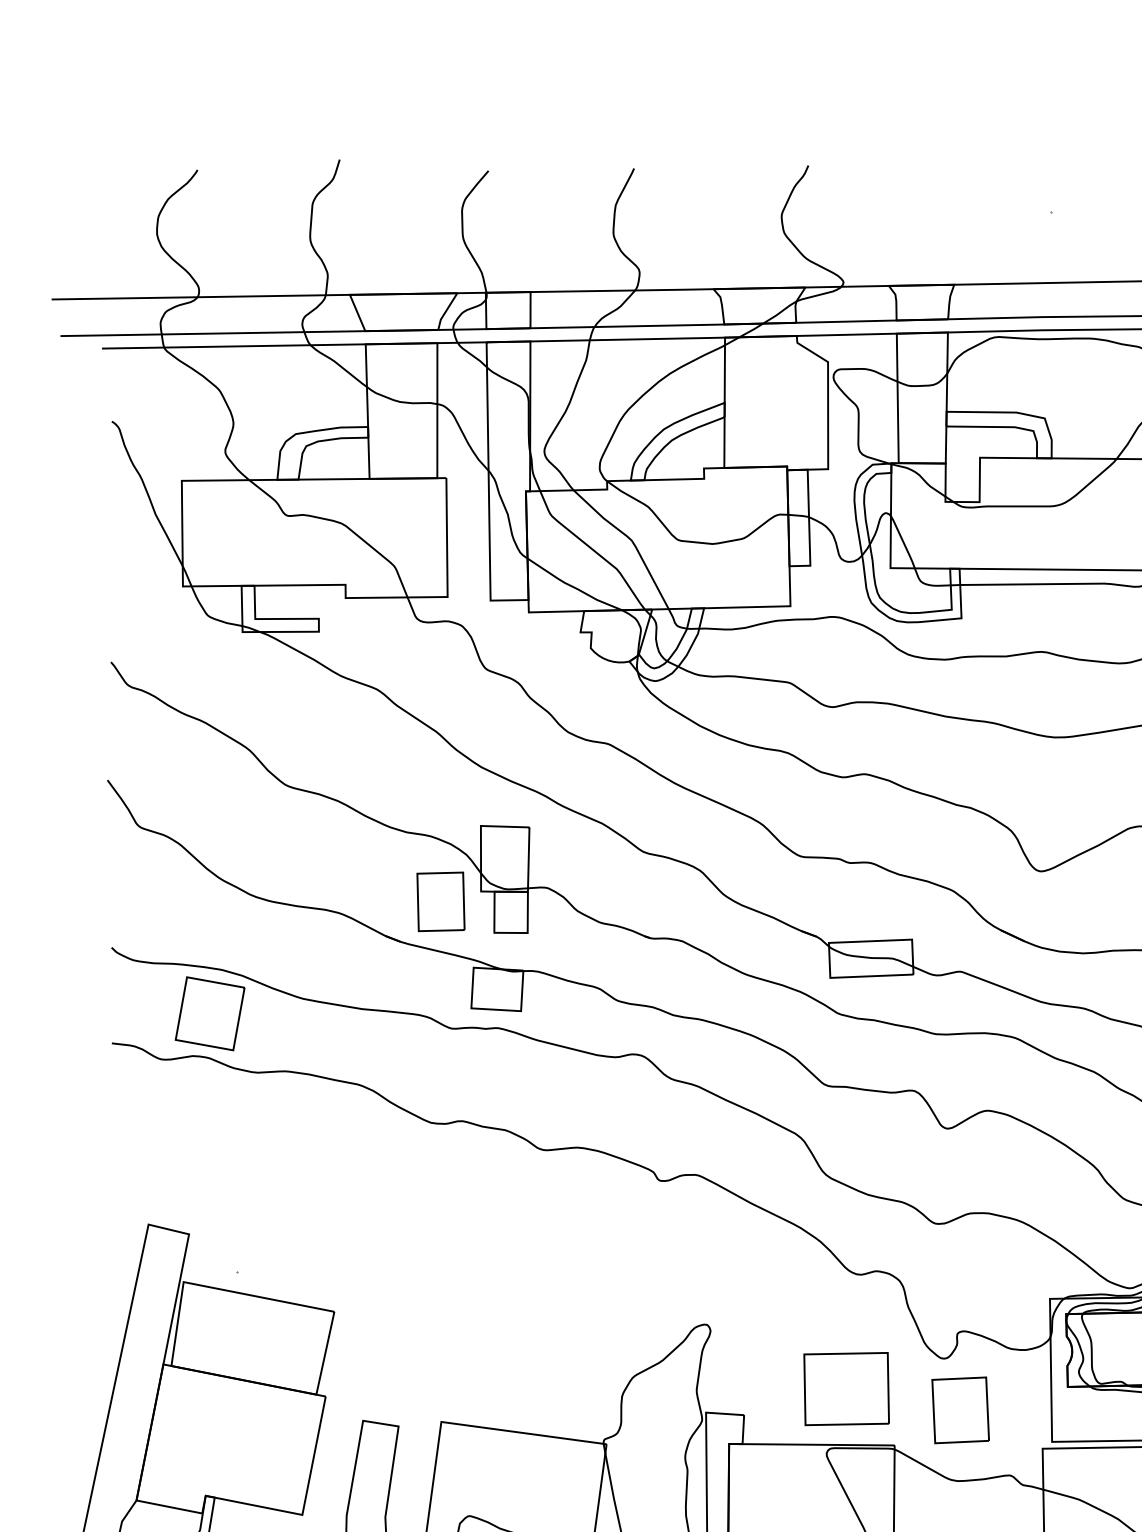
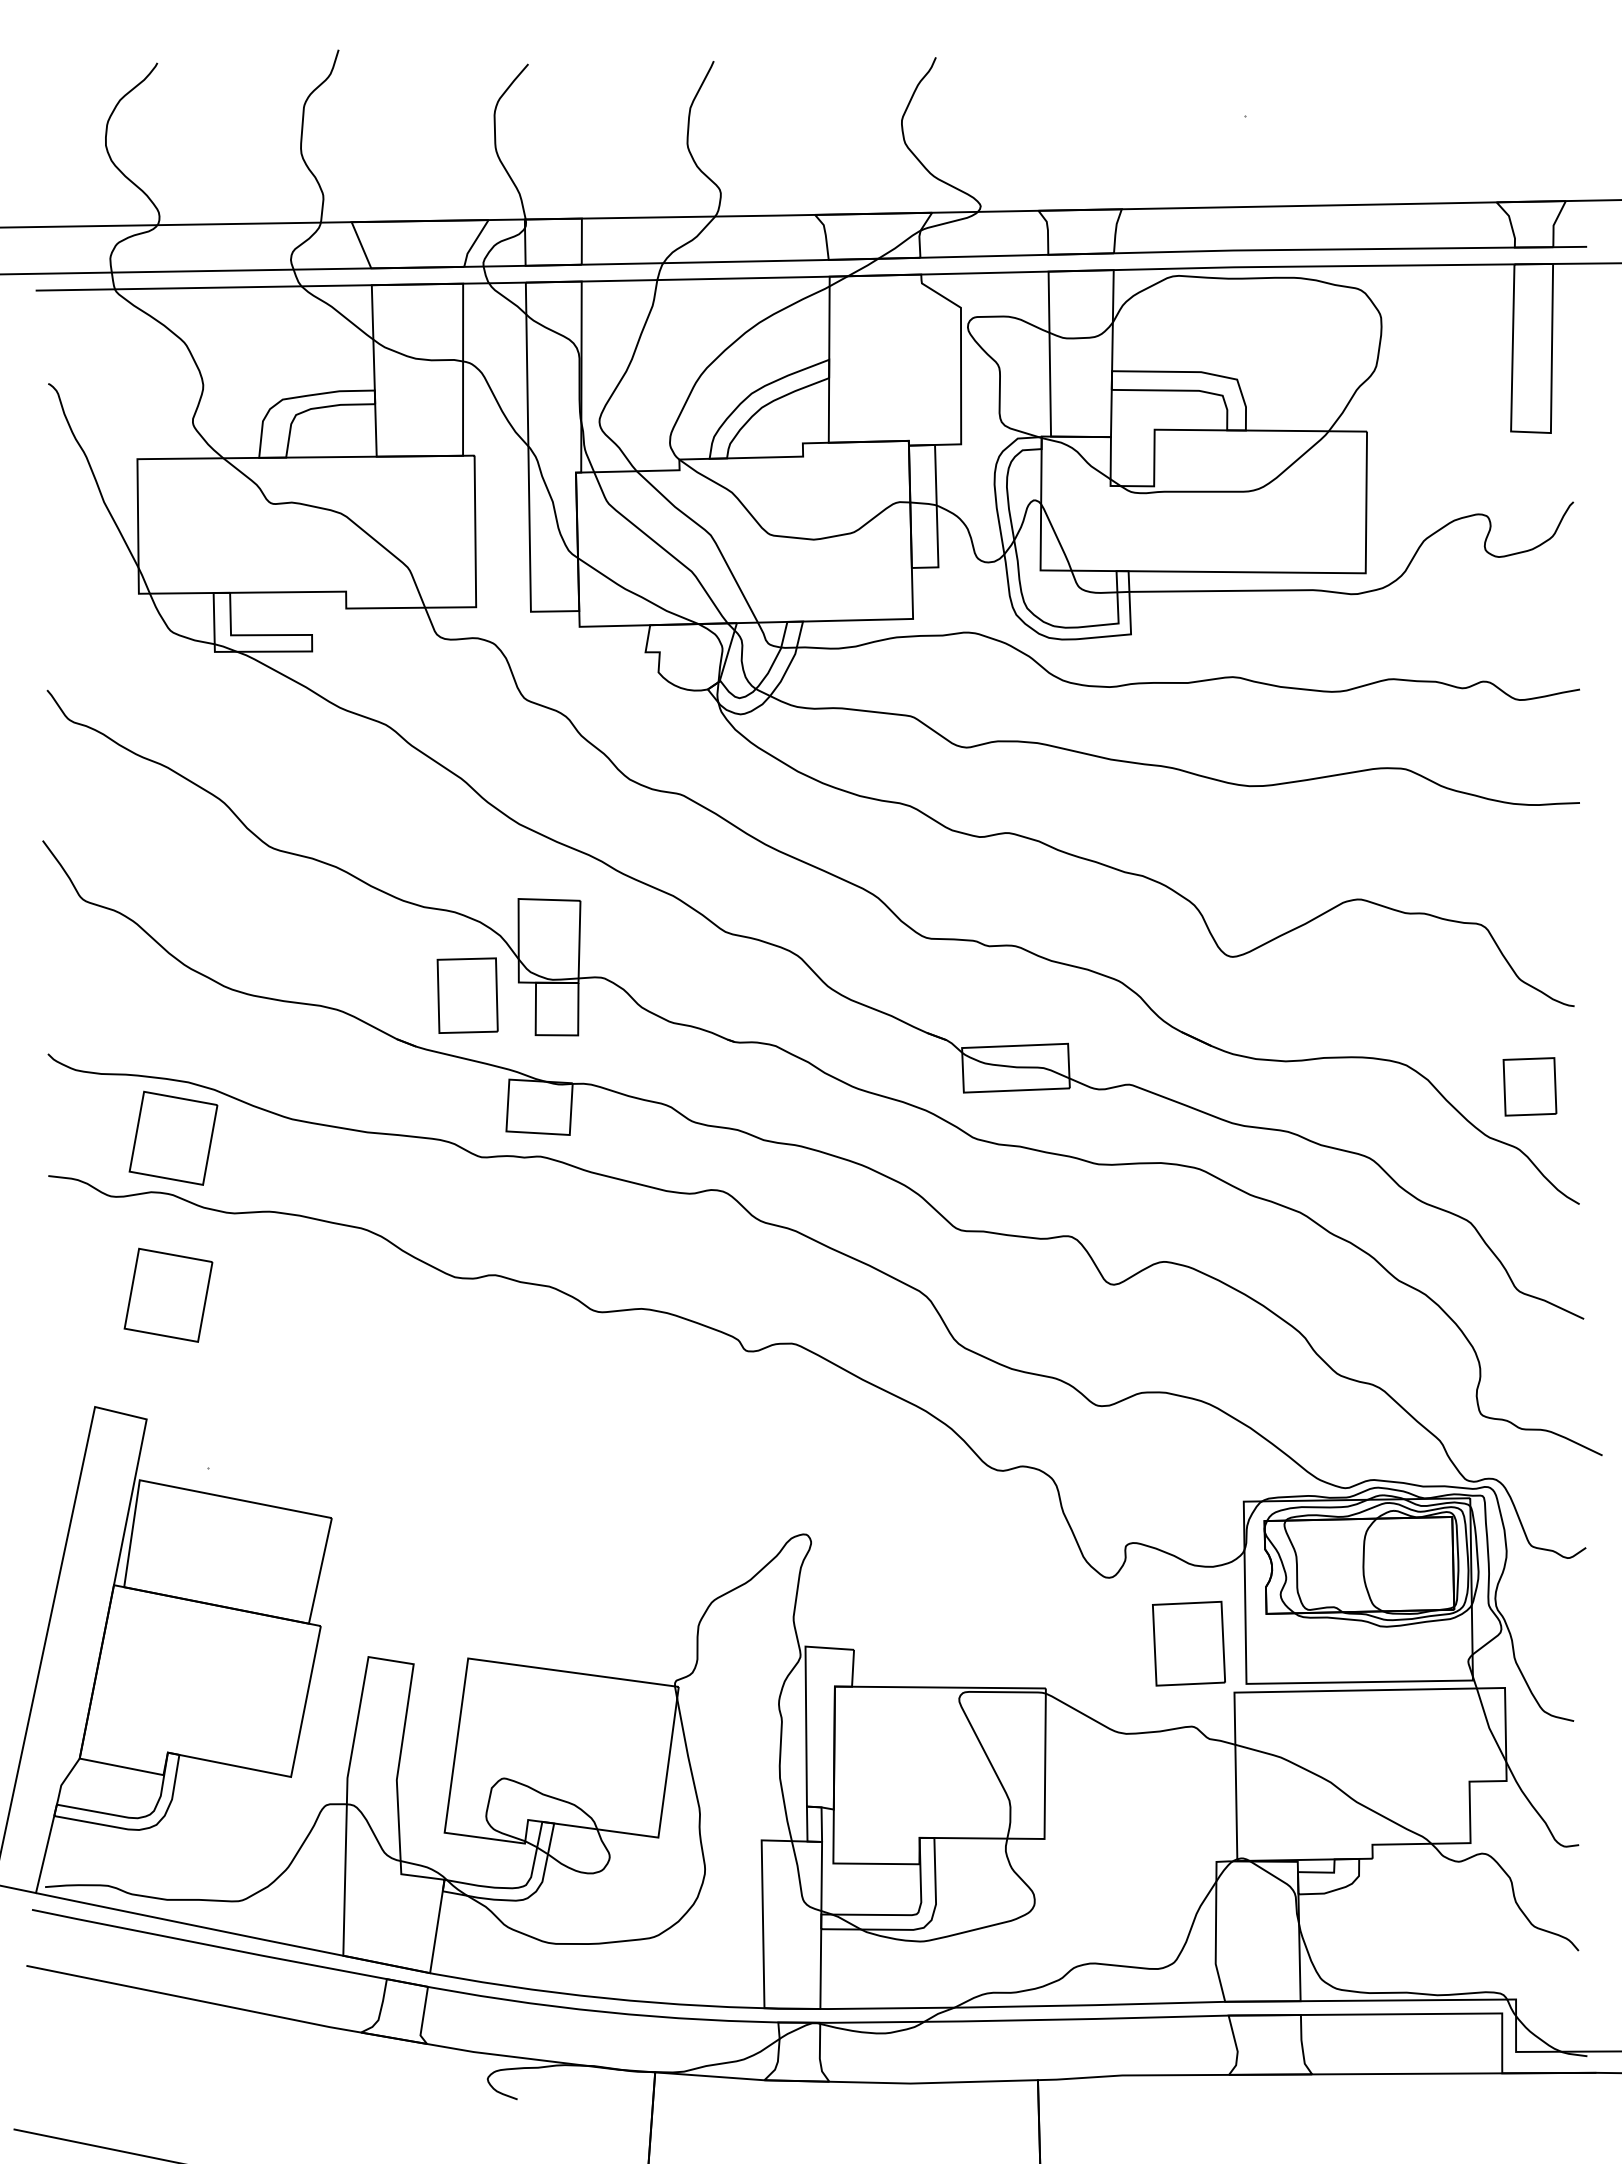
part: (206, 1136) -> (168, 1294), added
part: (846, 1389) -> (984, 1616), removed
part: (960, 1410) -> (1188, 1643), moved

